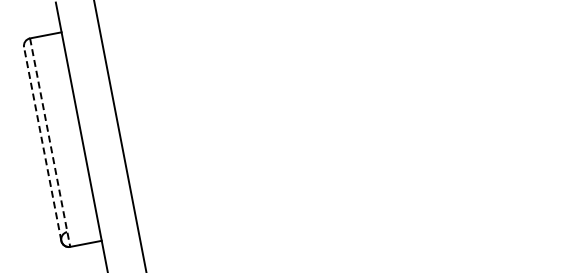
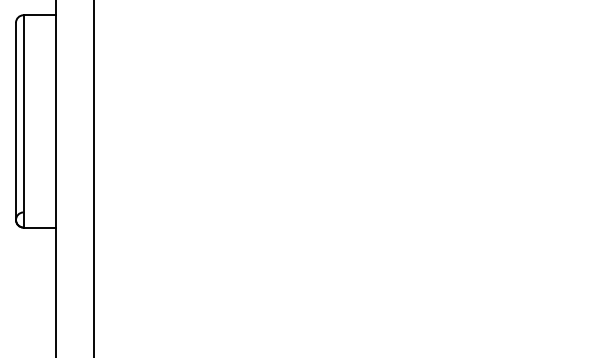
line: (50, 142) -> (23, 121), dashed -> solid
line: (43, 144) -> (16, 121), dashed -> solid

